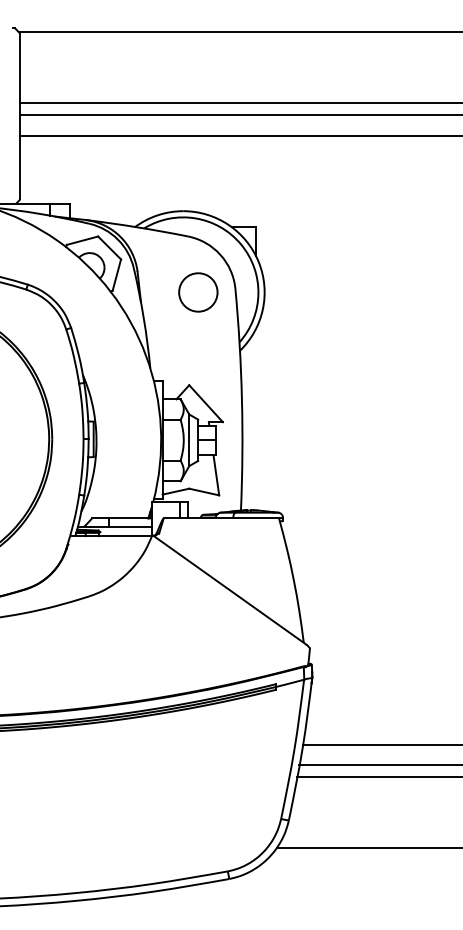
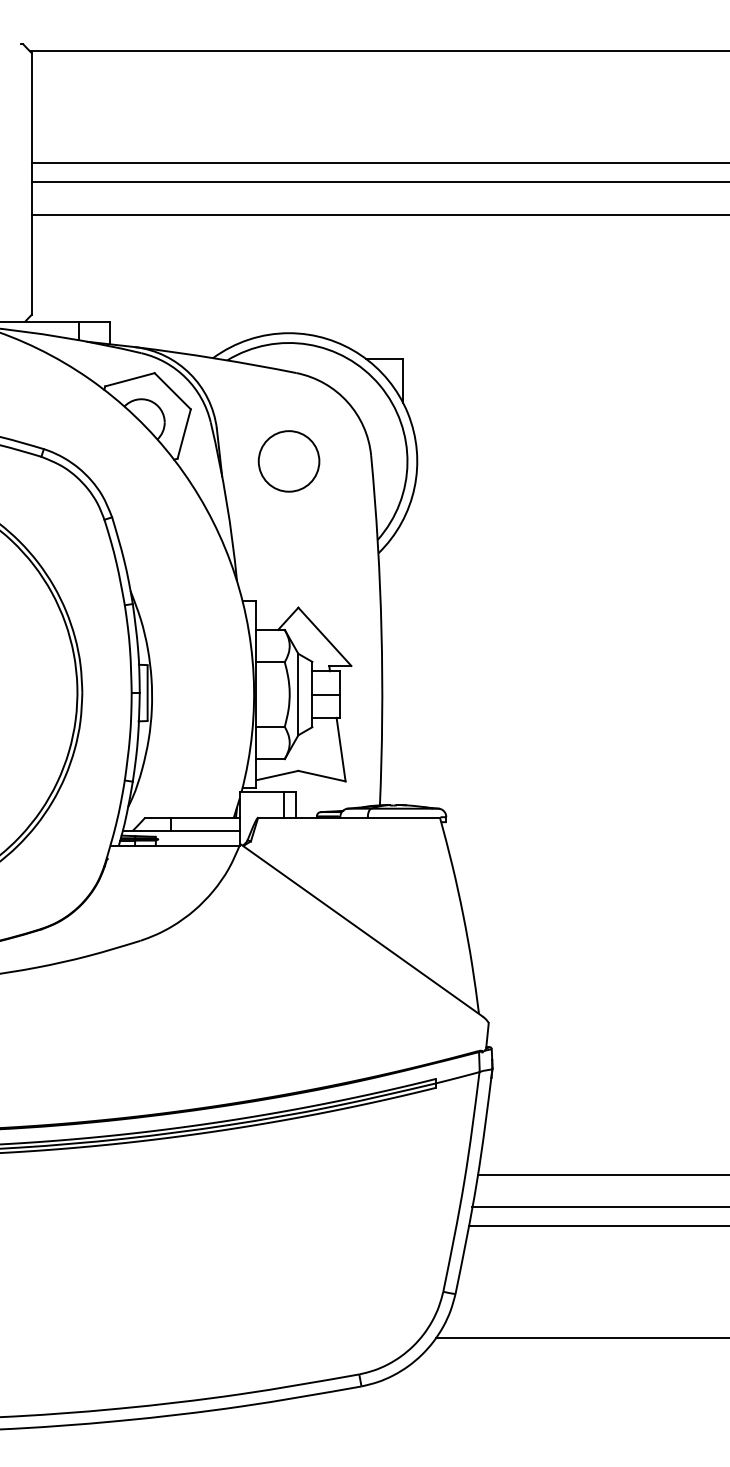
circle: (198, 292) -> (289, 461), moved

